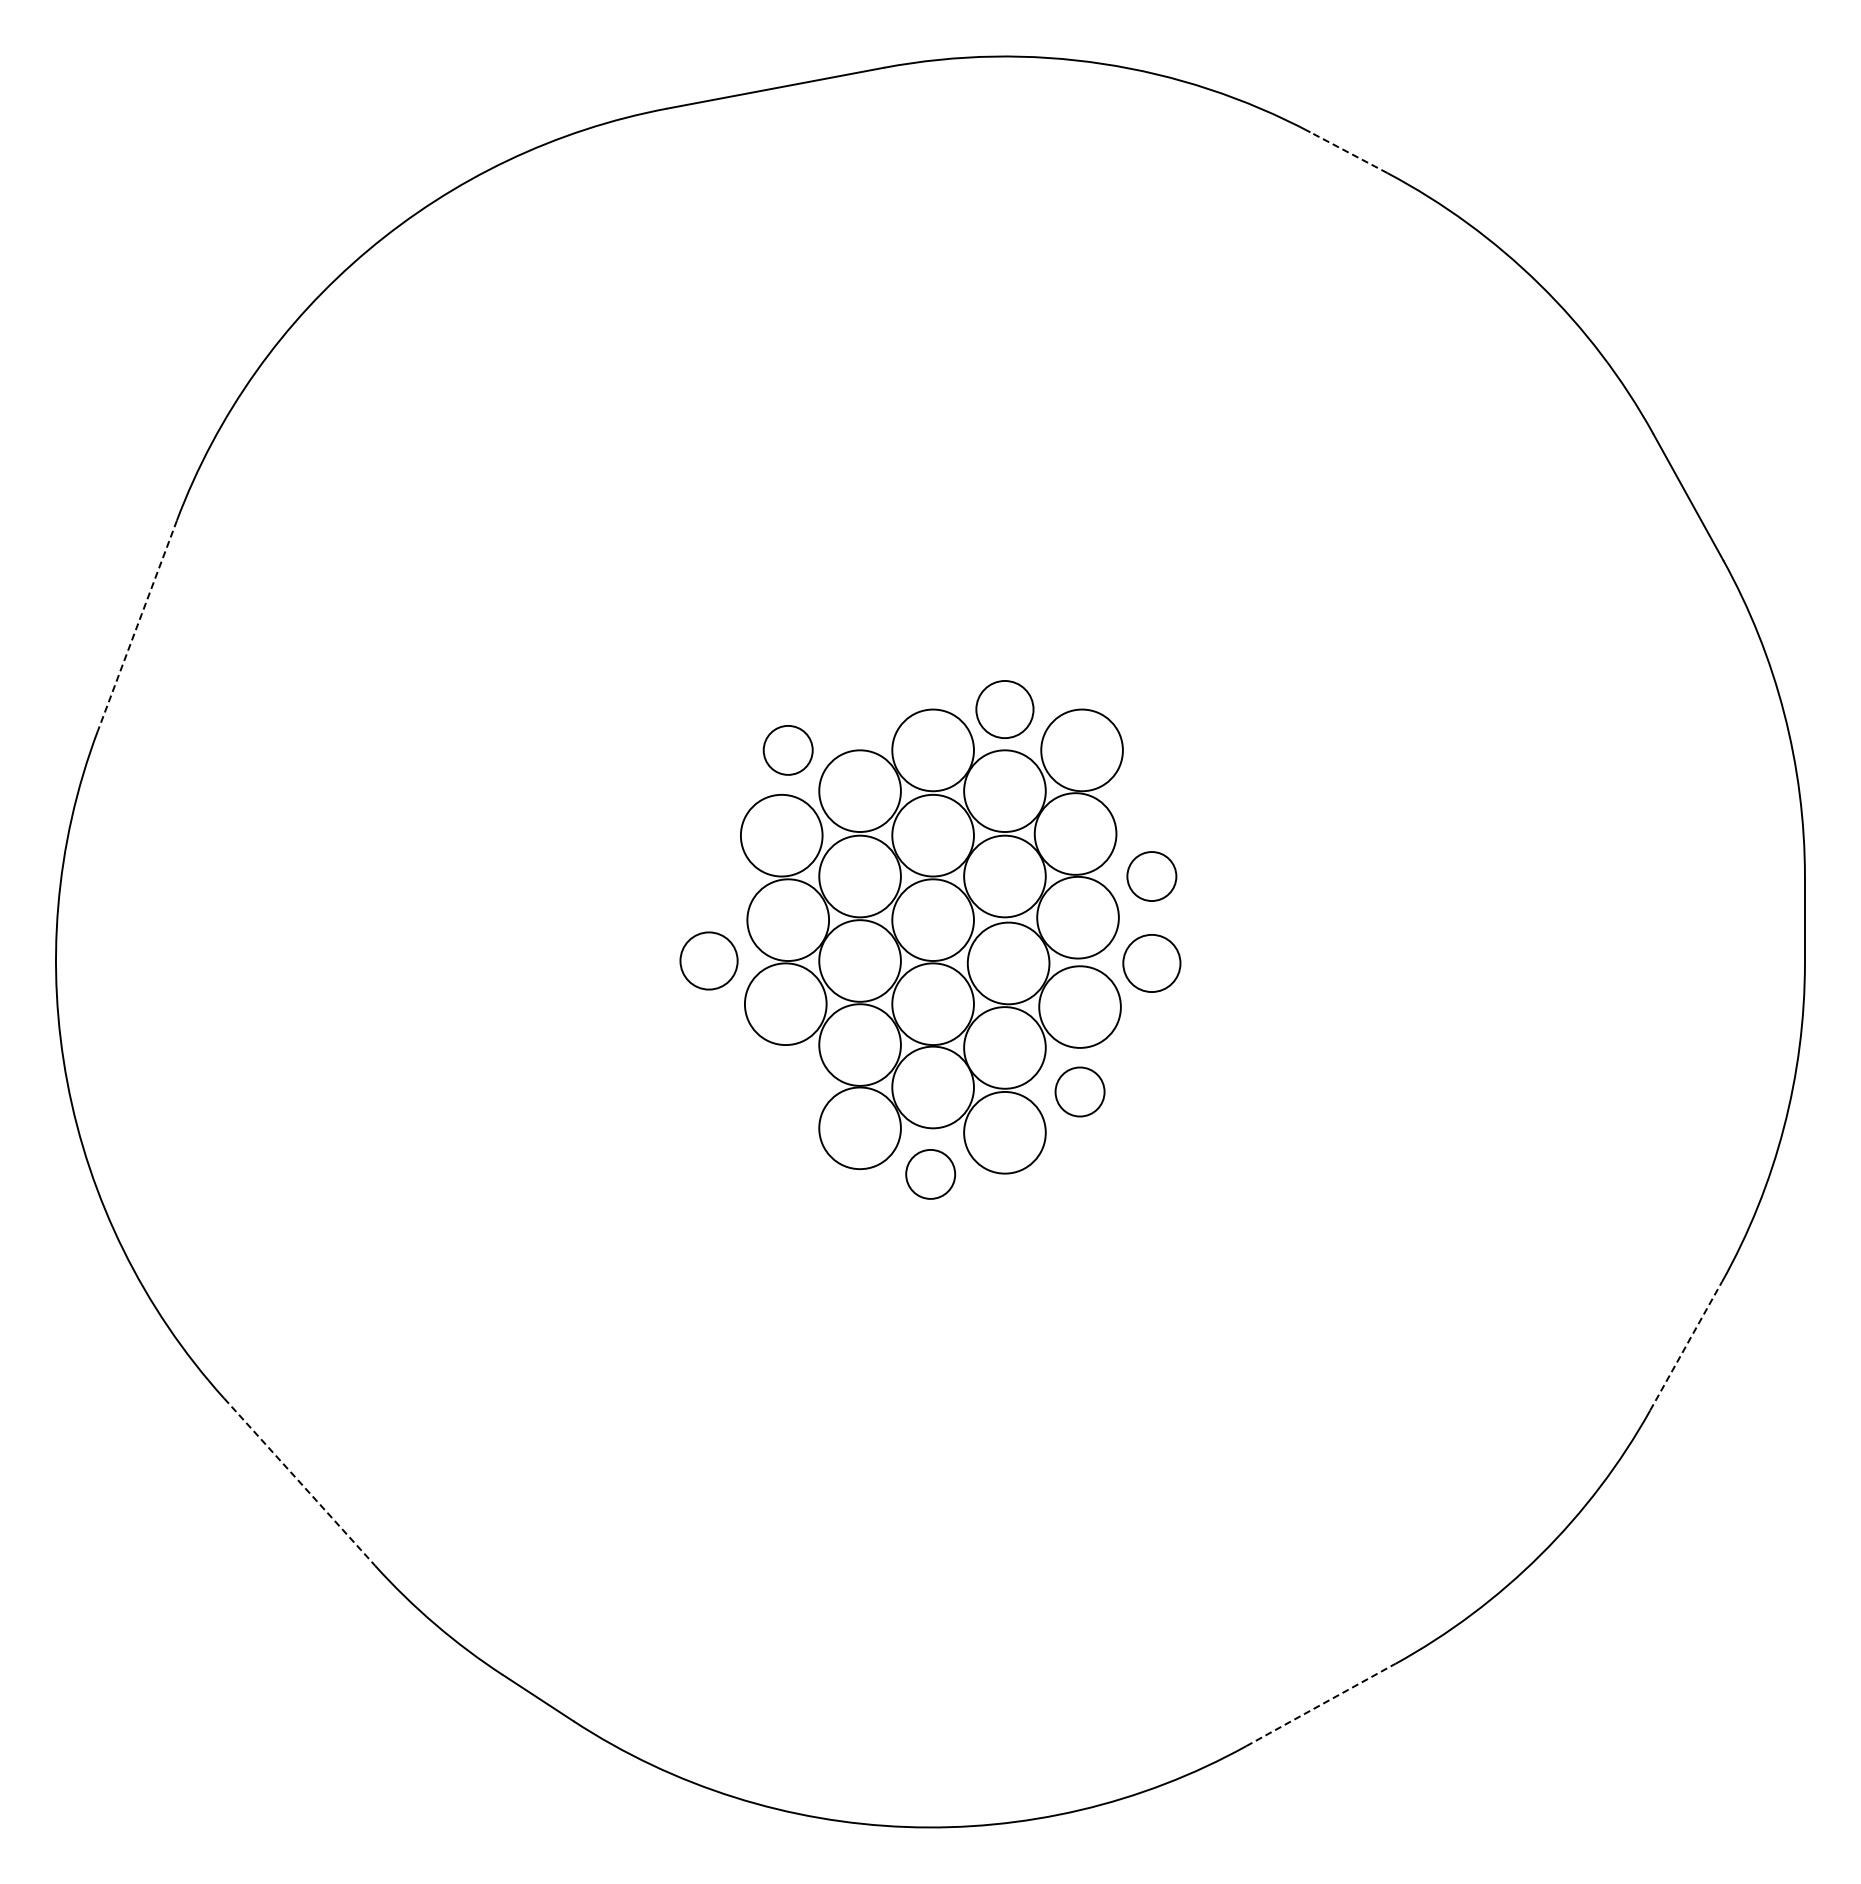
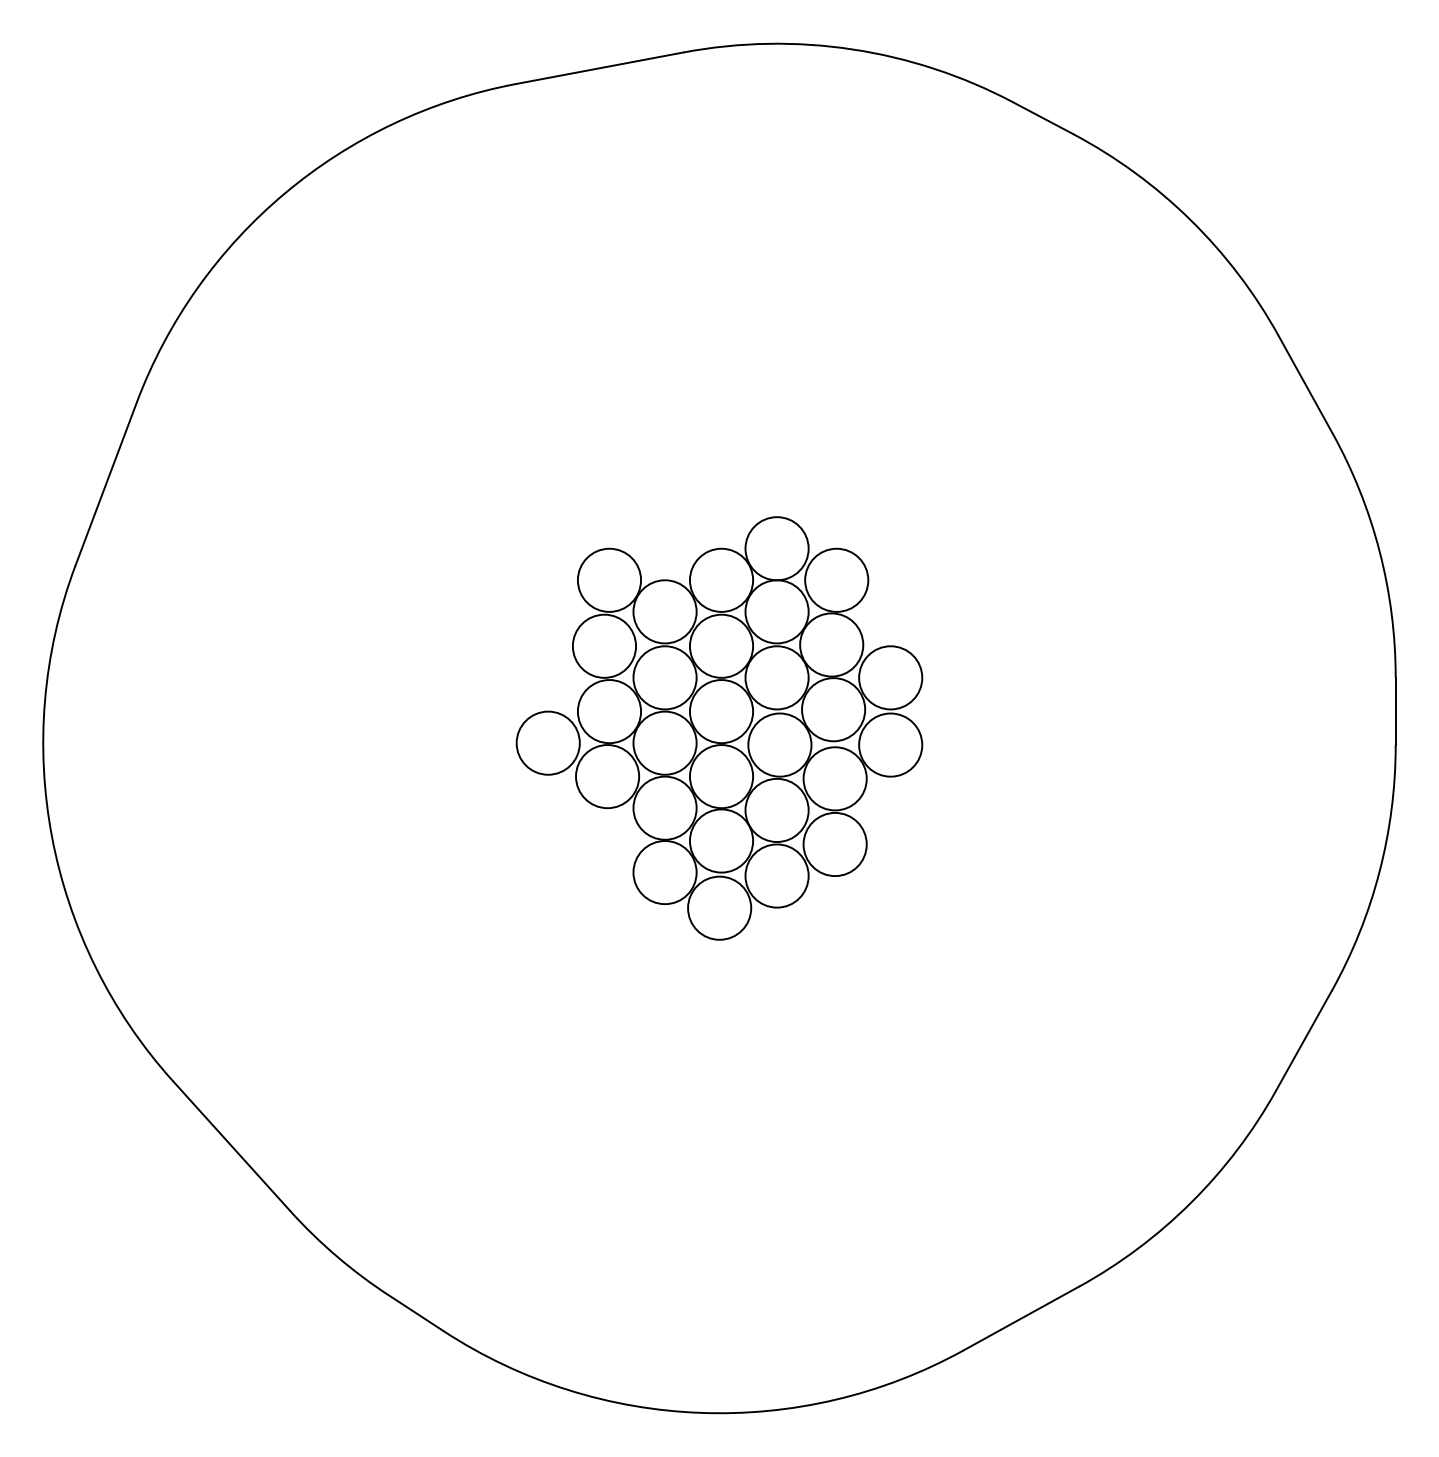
line: (1348, 152) -> (1042, 117), dashed -> solid
line: (137, 626) -> (106, 484), dashed -> solid
circle: (1004, 709) -> (776, 548), size x1.43
circle: (788, 750) -> (609, 580), size x1.67
circle: (1151, 876) -> (890, 677), size x1.67
circle: (708, 960) -> (547, 742), size x1.43
circle: (1151, 963) -> (890, 745), size x1.43
circle: (1079, 1091) -> (834, 844), size x1.67
circle: (930, 1174) -> (719, 908), size x1.67
line: (1686, 1346) -> (1304, 1041), dashed -> solid
line: (299, 1482) -> (231, 1146), dashed -> solid
line: (1321, 1704) -> (1021, 1318), dashed -> solid

